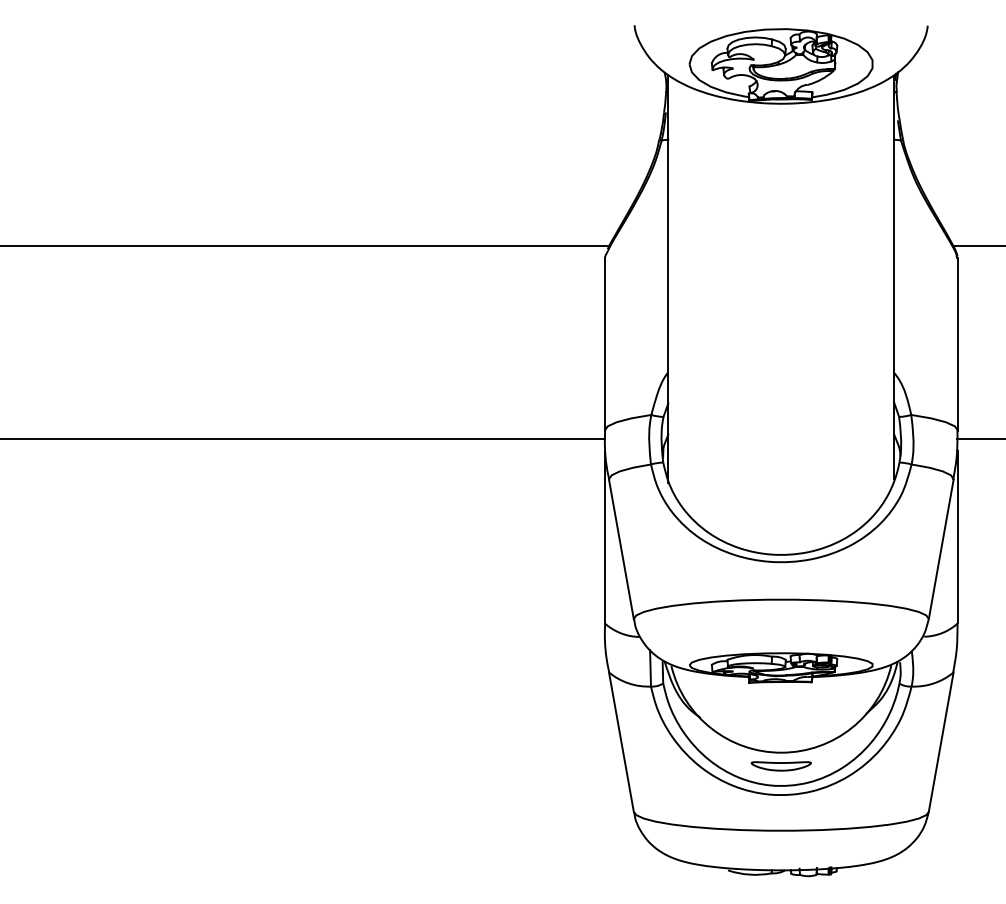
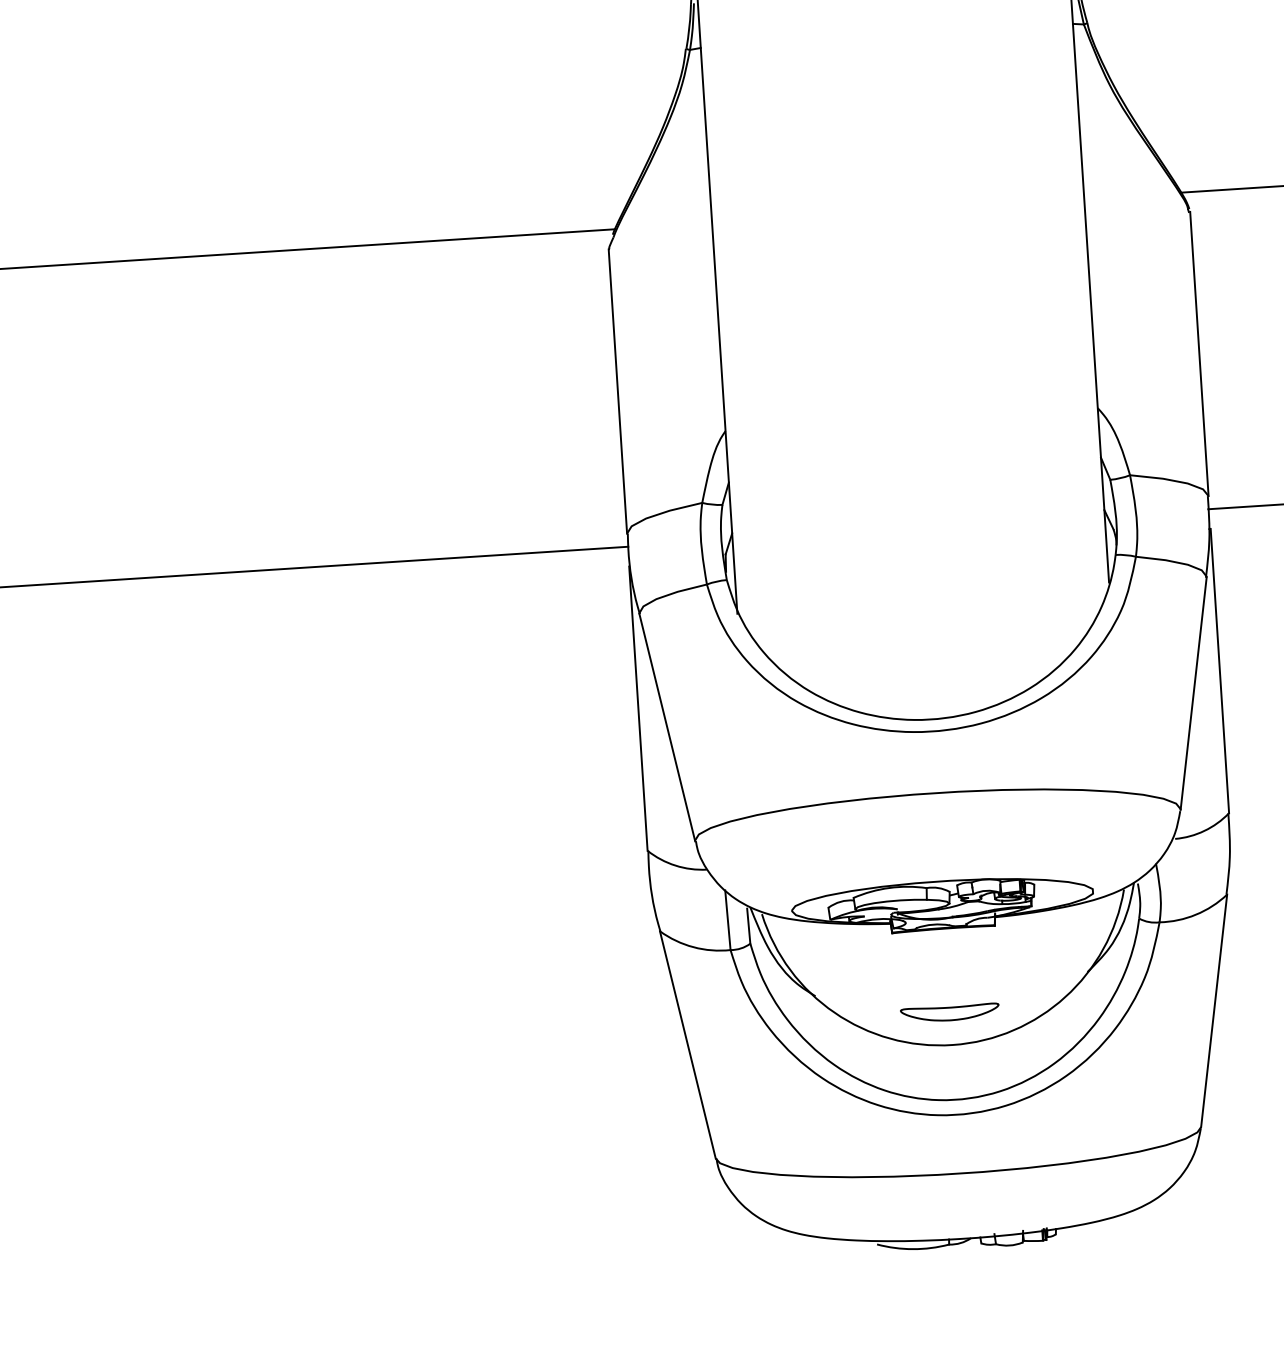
part: (780, 766) -> (948, 1013), moved

